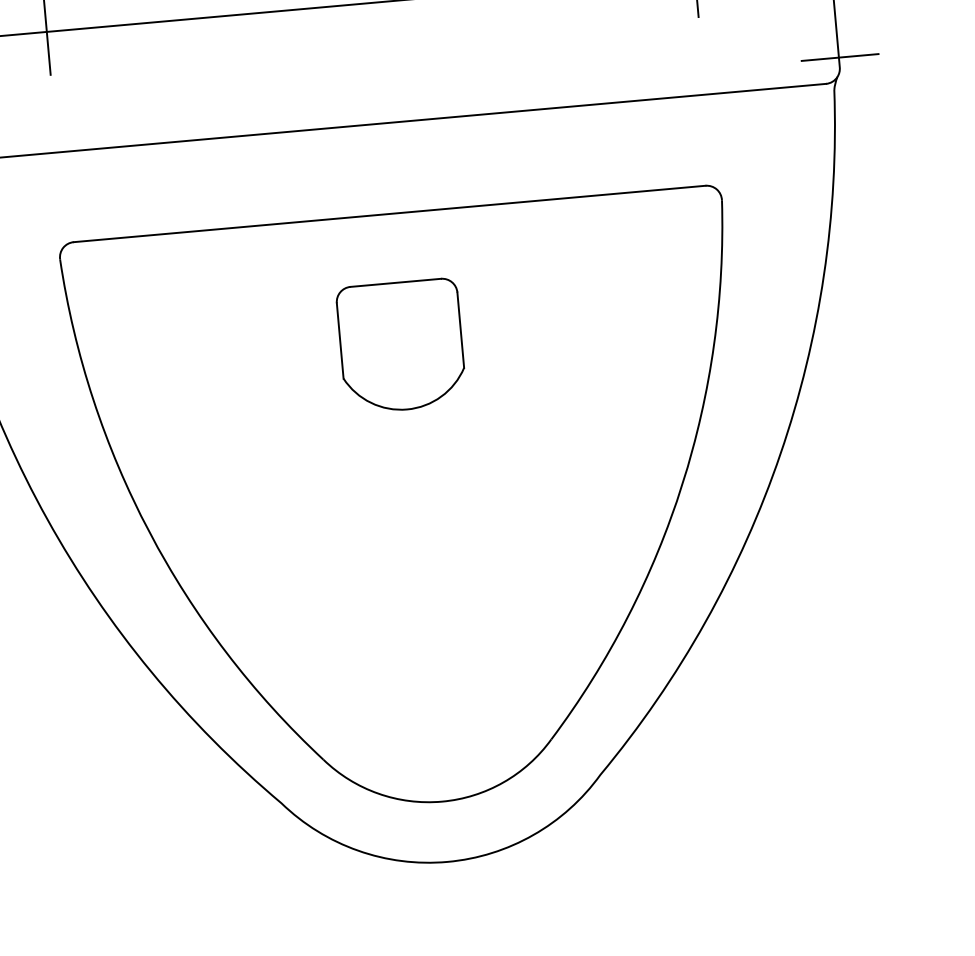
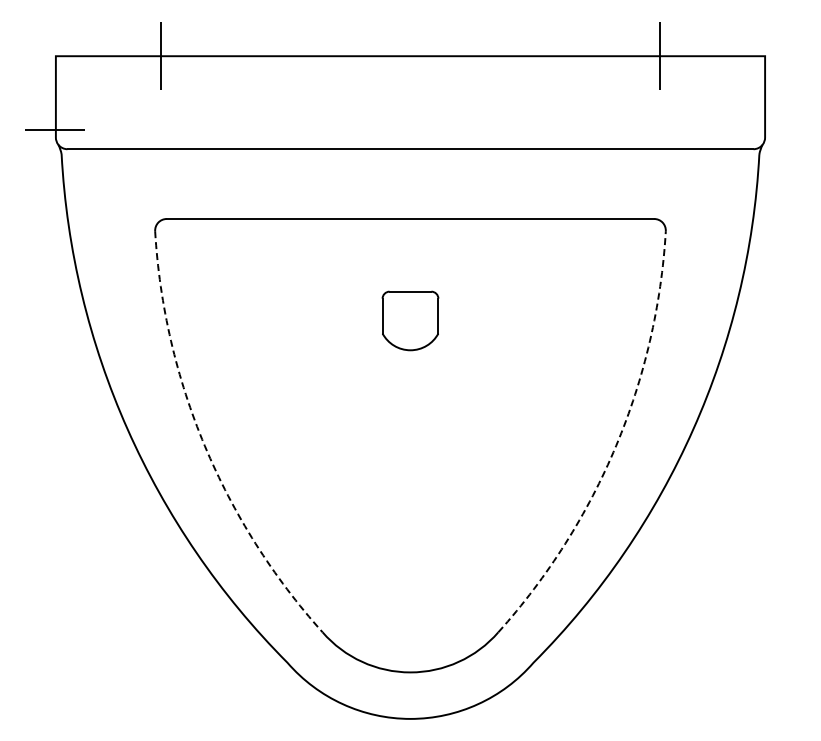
line: (839, 58) -> (765, 130), removed
part: (401, 345) -> (410, 320), size x0.6
arc: (682, 483) -> (616, 445), solid -> dashed
arc: (148, 531) -> (204, 445), solid -> dashed

